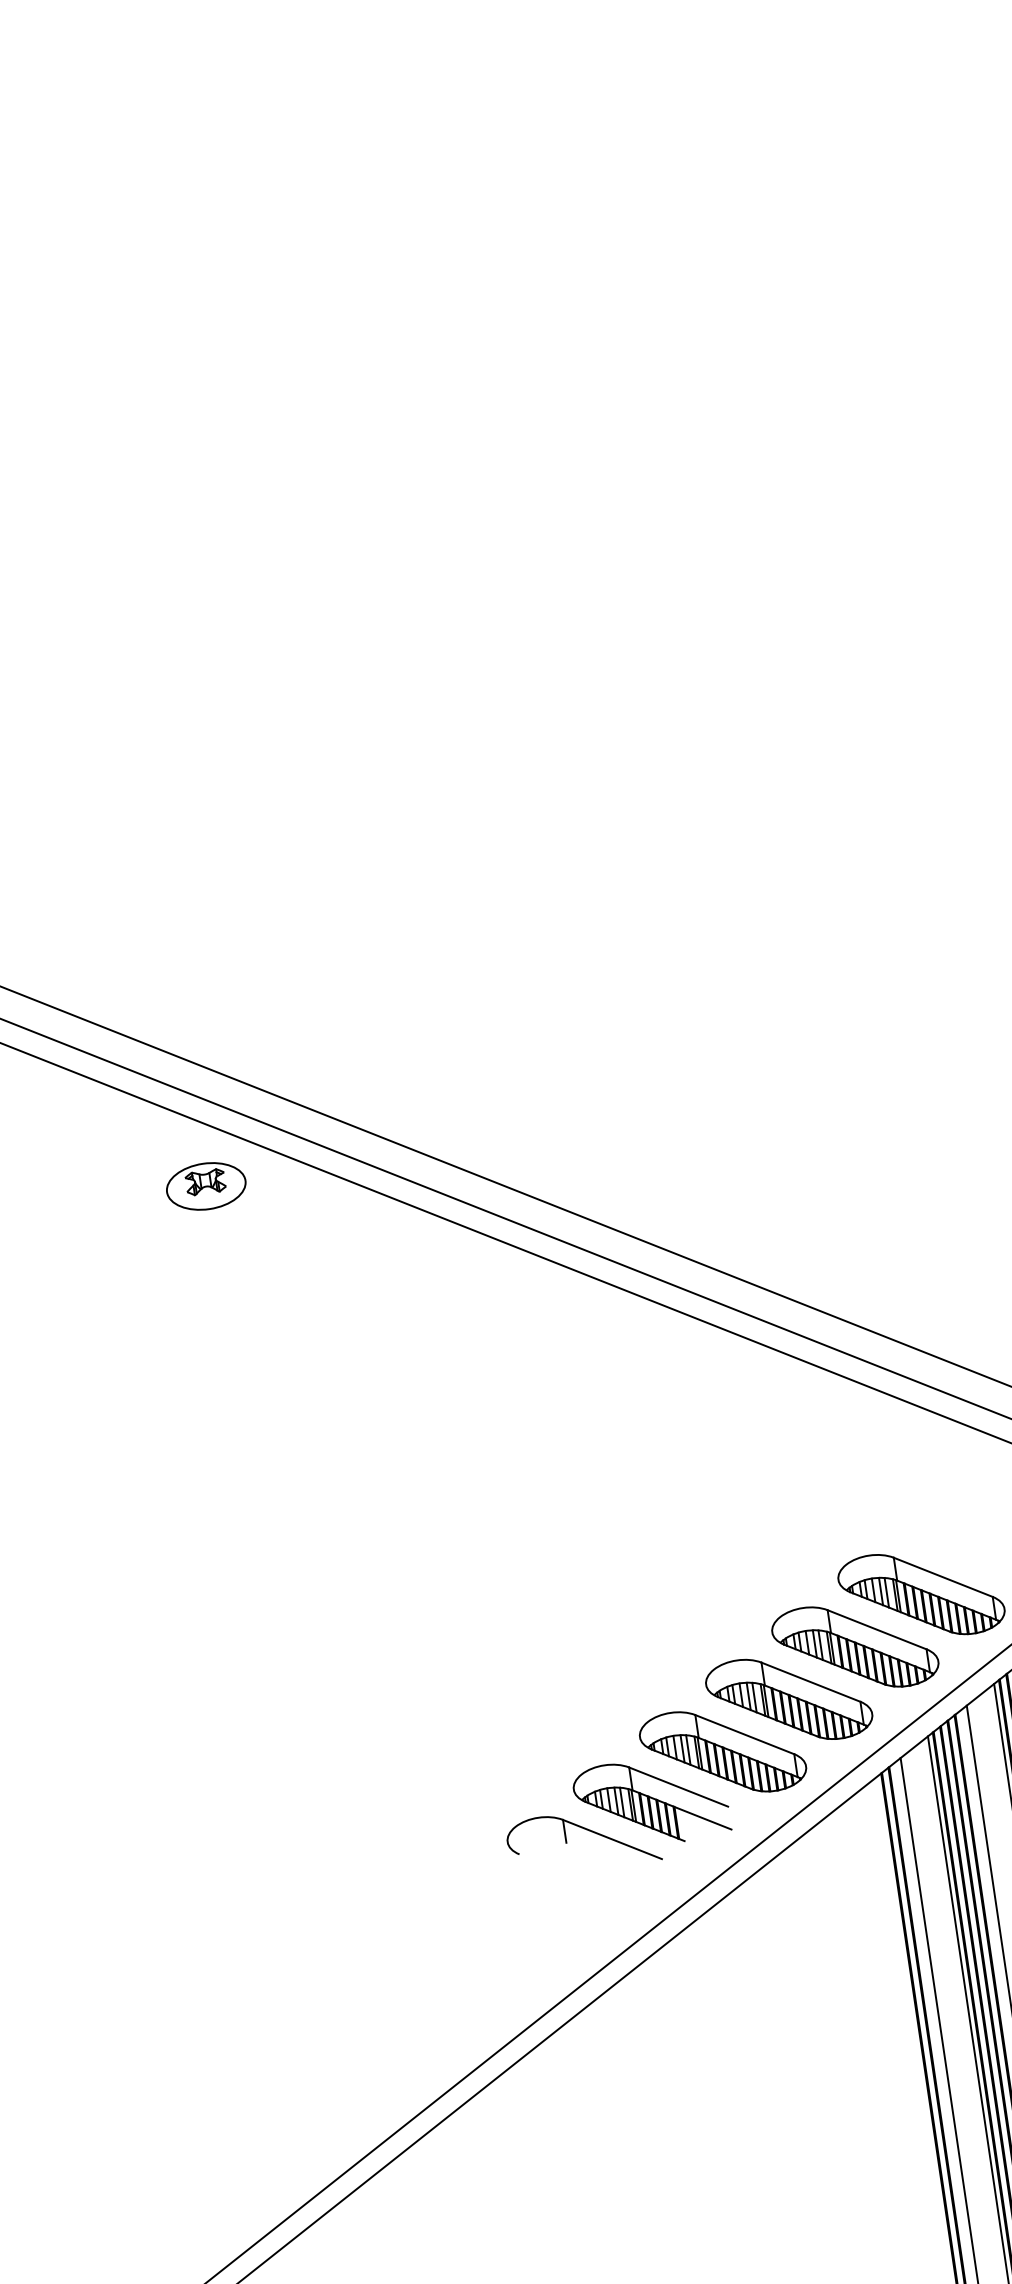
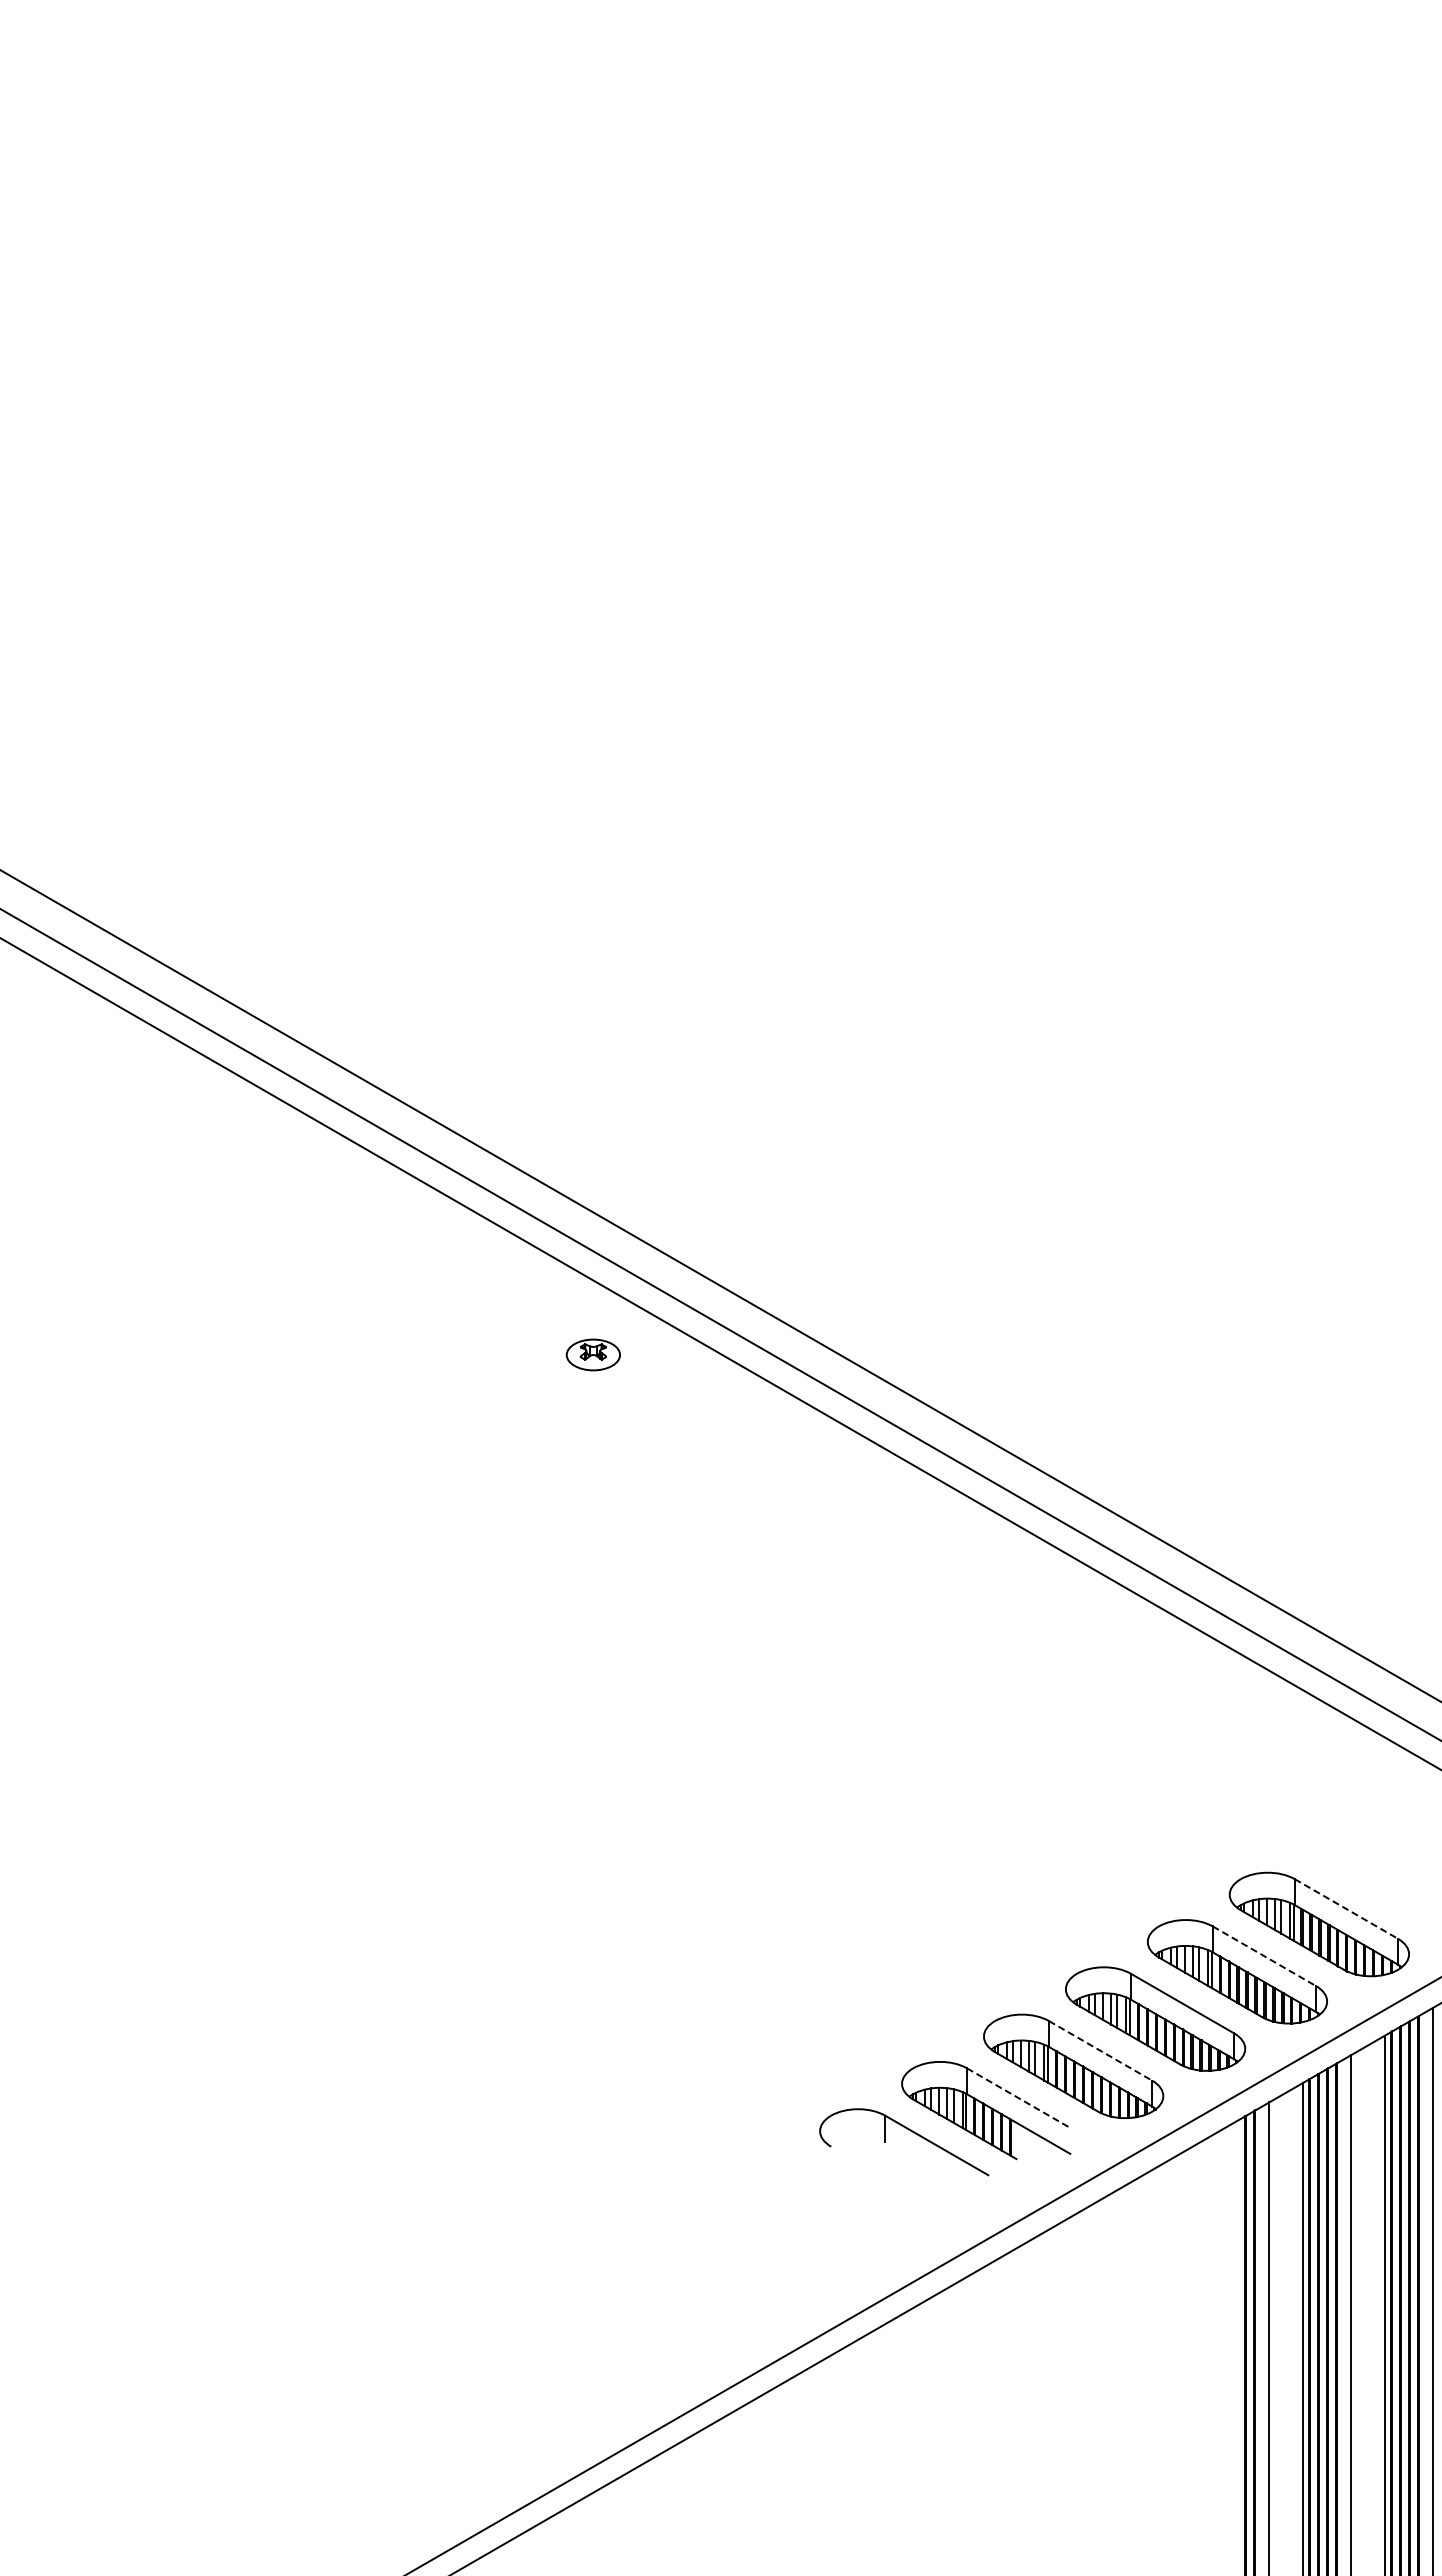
part: (206, 1185) -> (593, 1354), size x0.6
line: (943, 1576) -> (1346, 1908), solid -> dashed
line: (877, 1629) -> (1264, 1956), solid -> dashed
line: (744, 1734) -> (1100, 2050), solid -> dashed
line: (678, 1787) -> (1018, 2098), solid -> dashed

